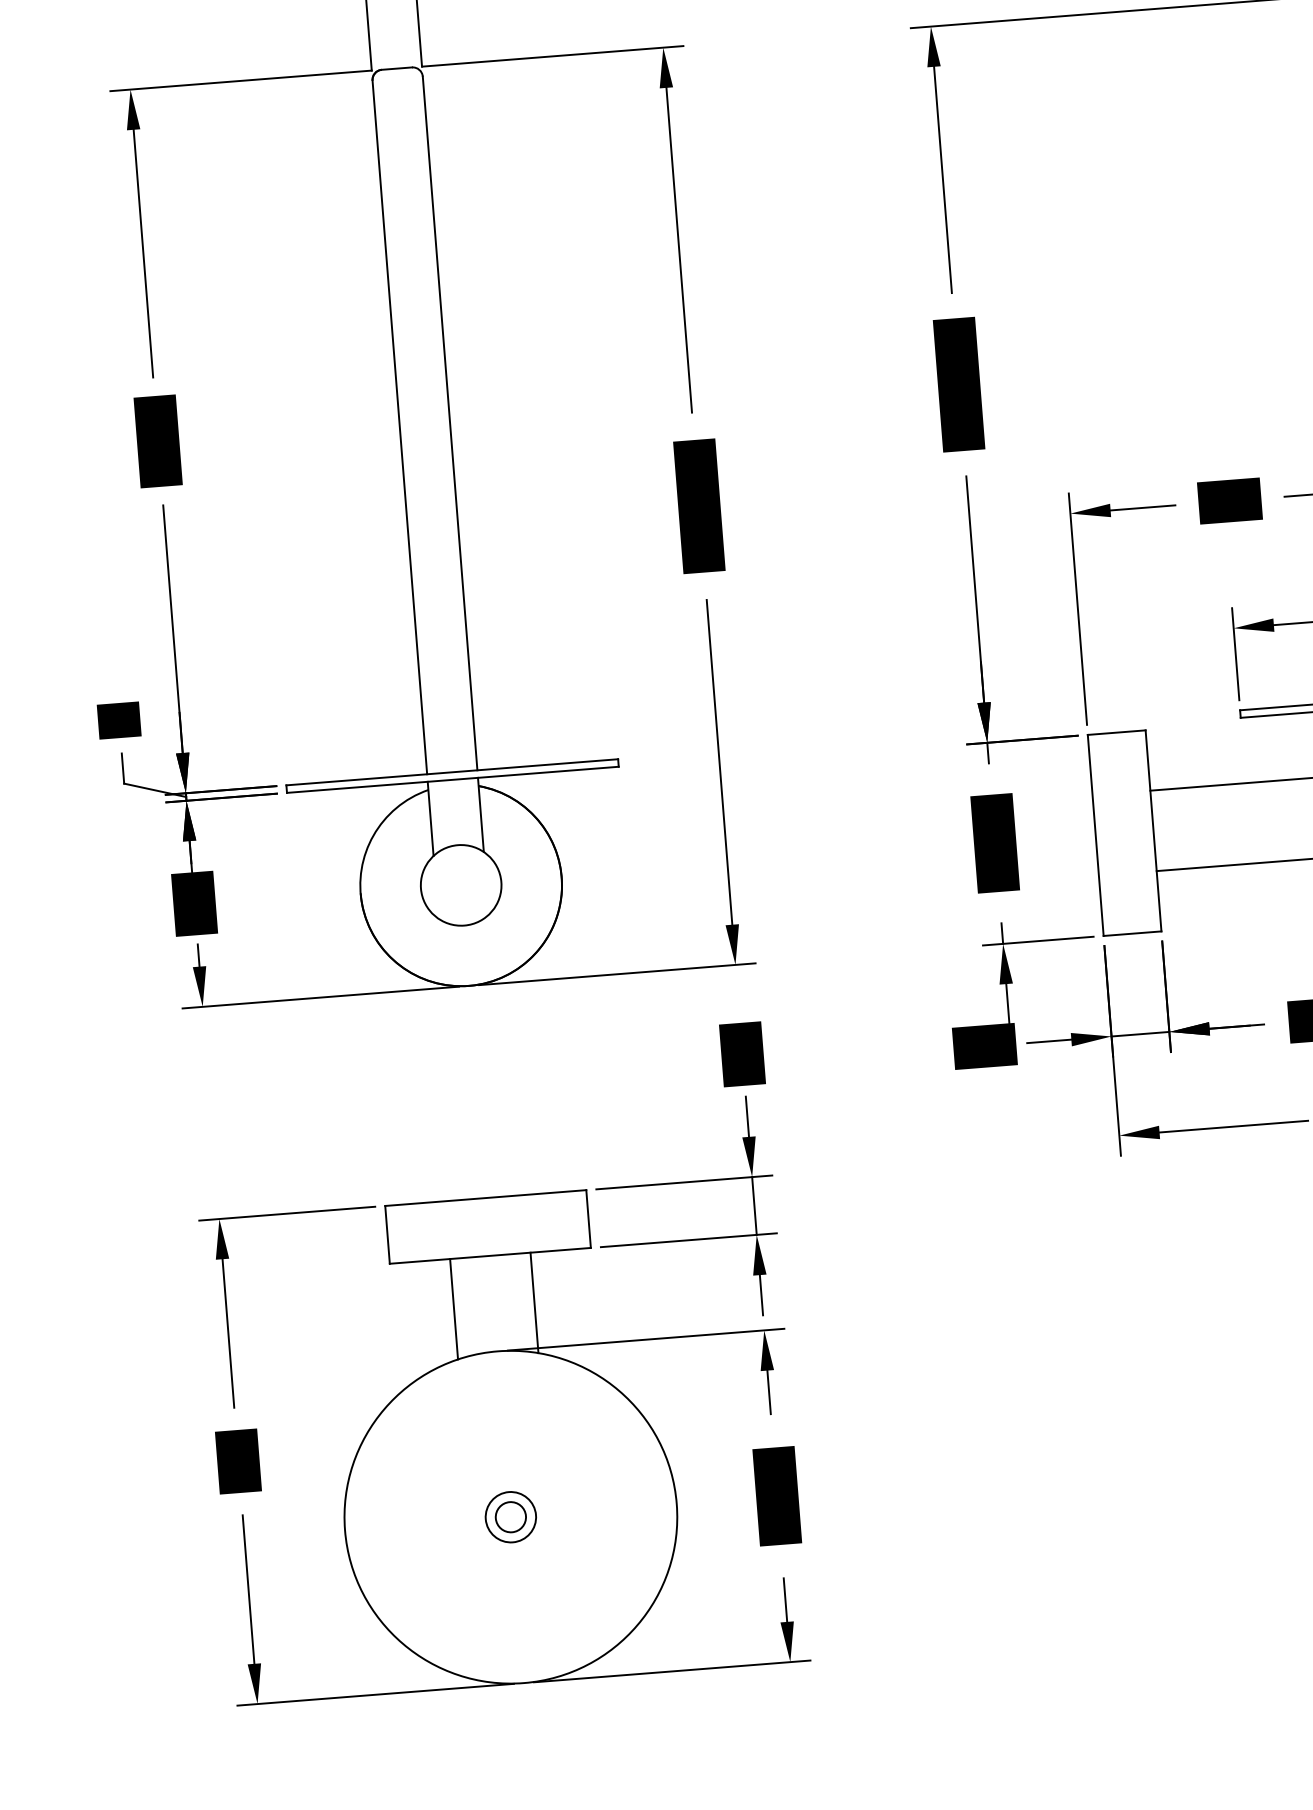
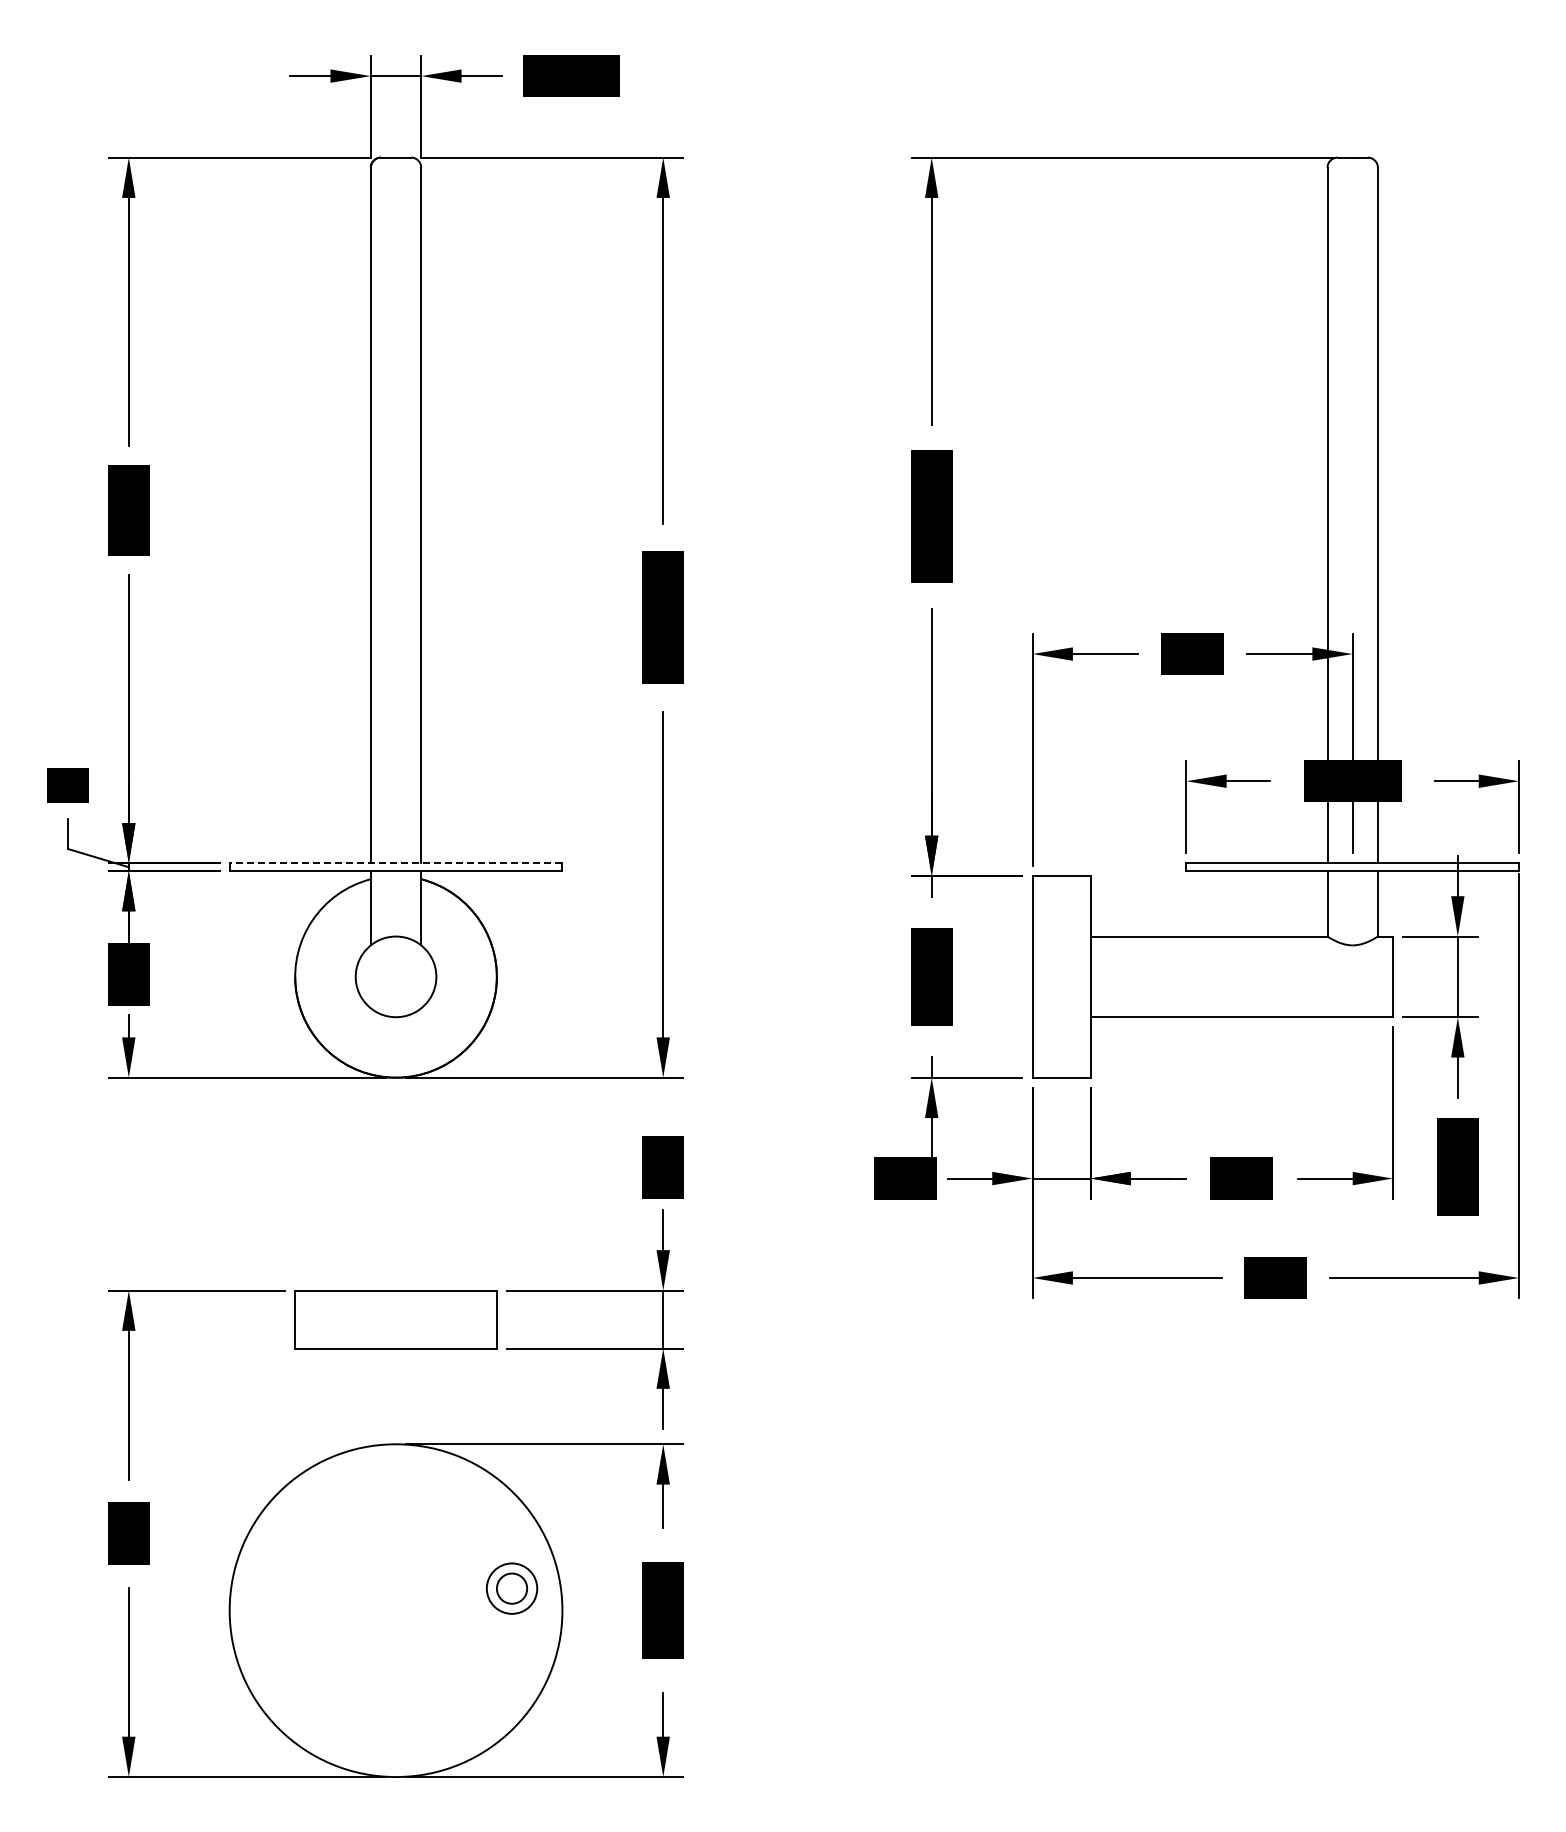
line: (451, 772) -> (395, 863), solid -> dashed
line: (534, 1302) -> (436, 1398), removed
line: (453, 1308) -> (355, 1398), removed
part: (511, 1517) -> (512, 1588), moved

